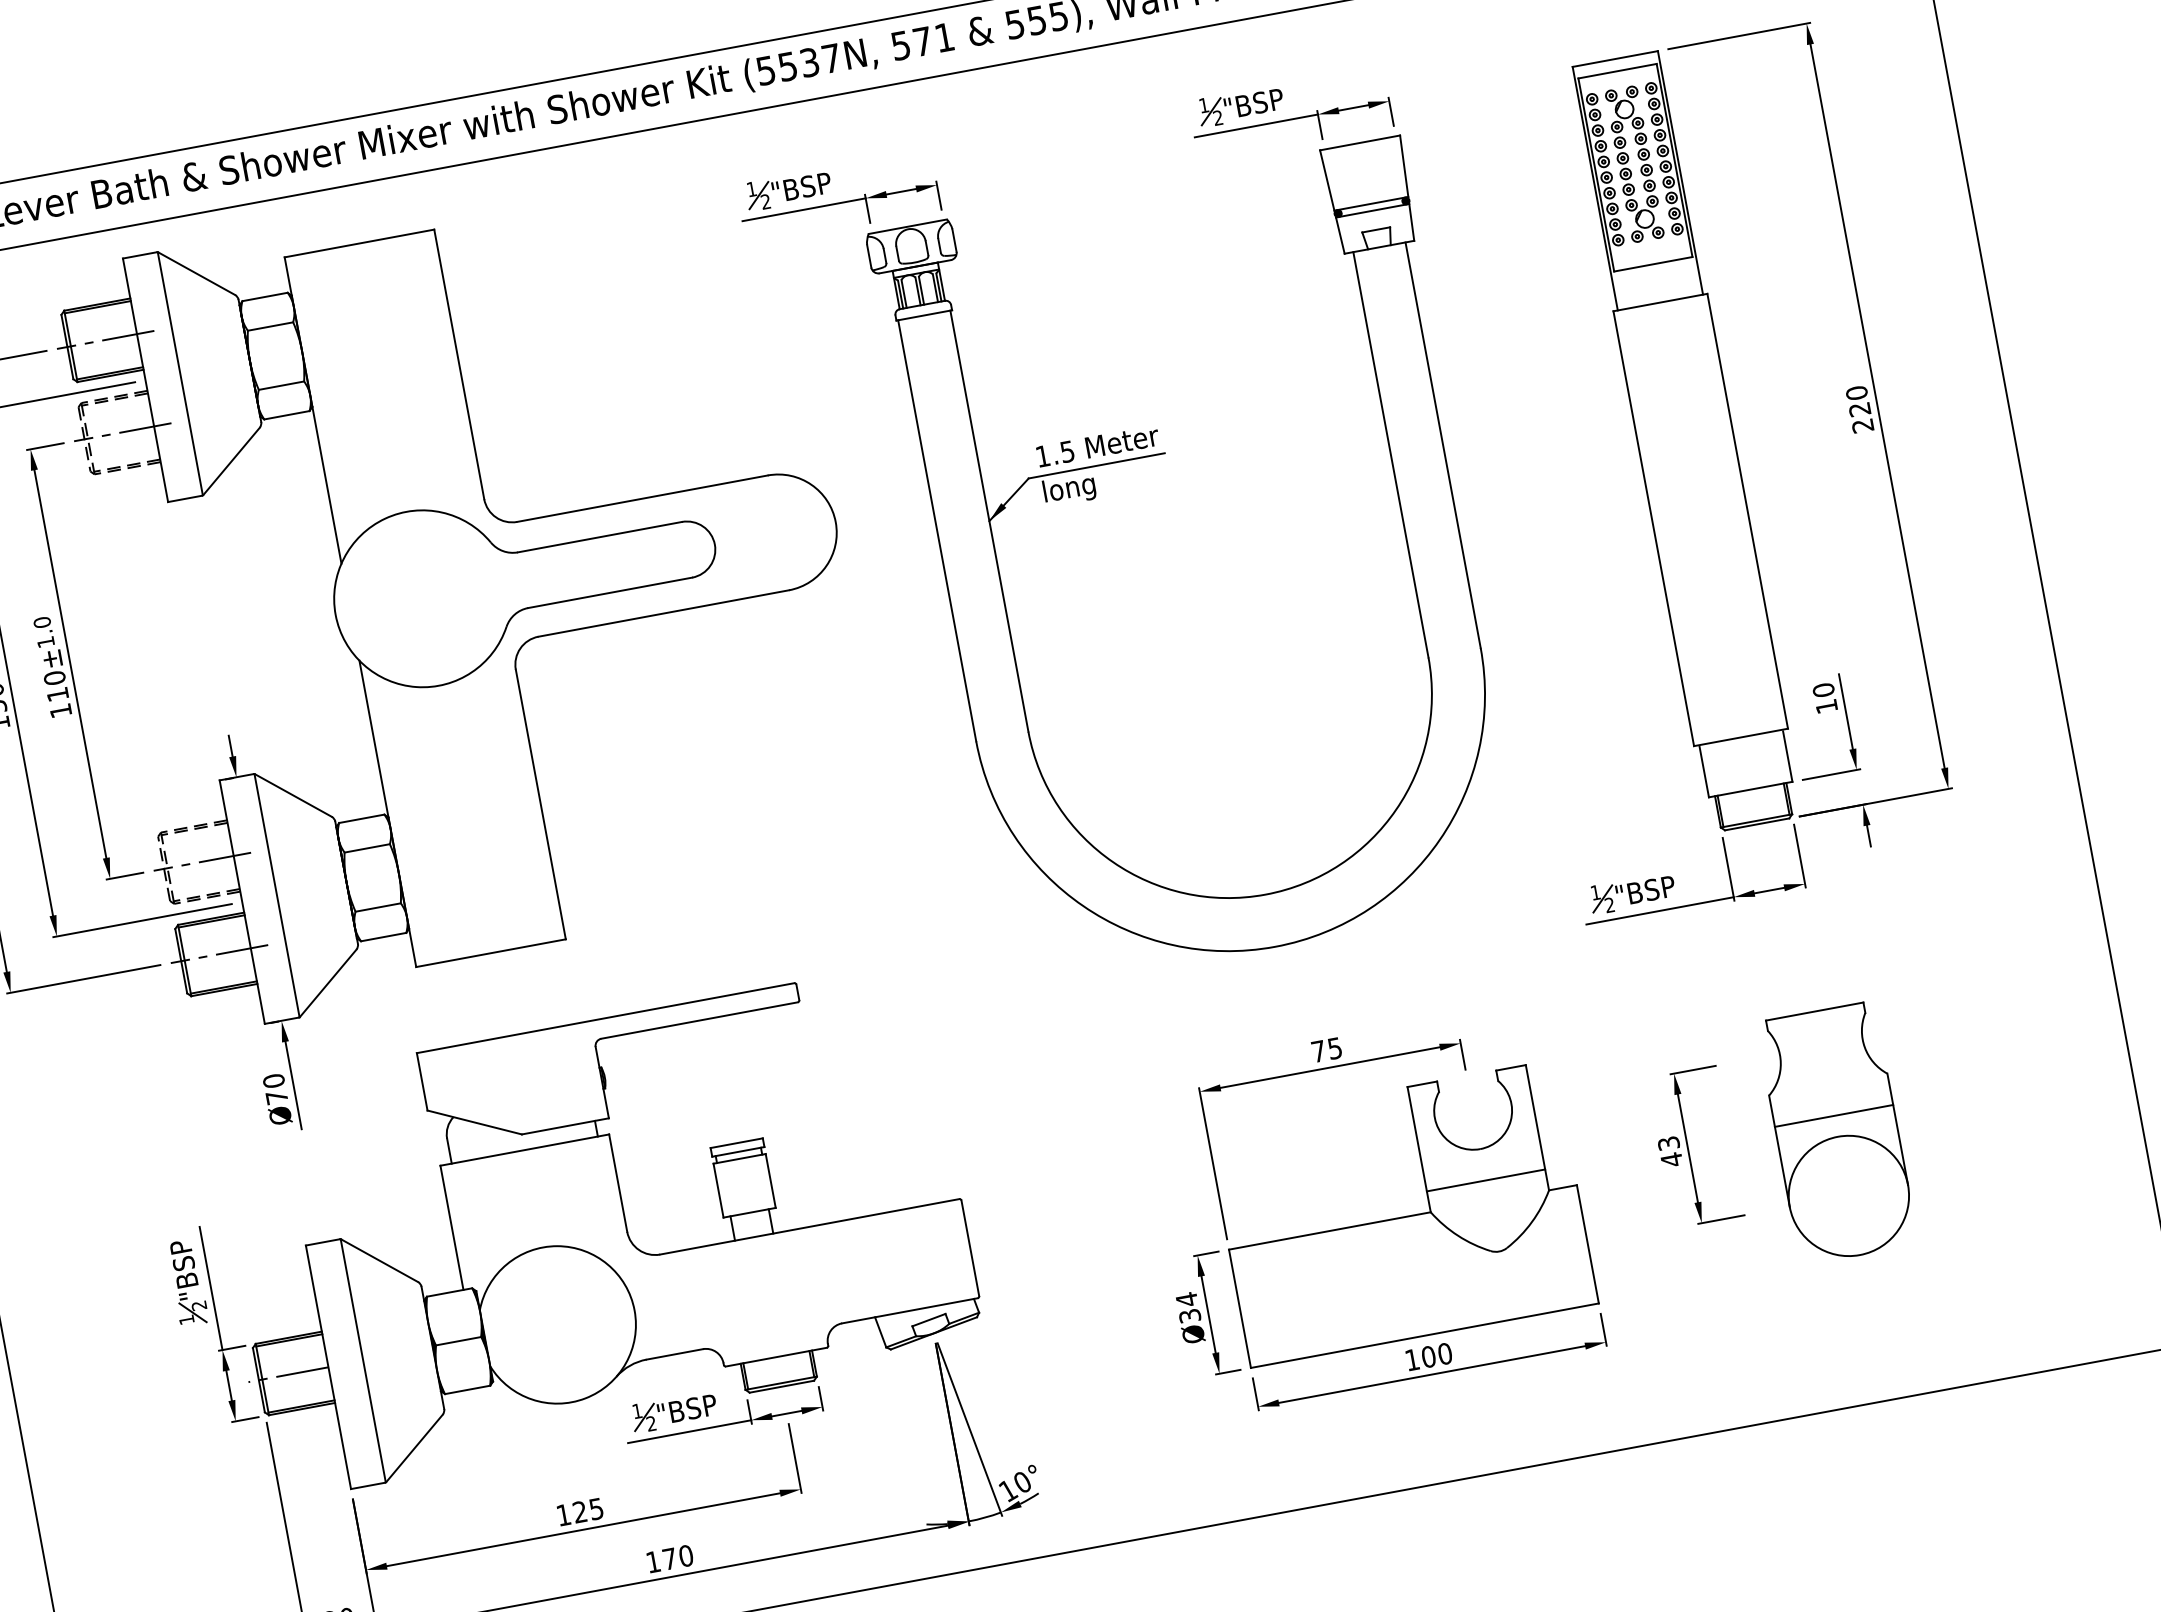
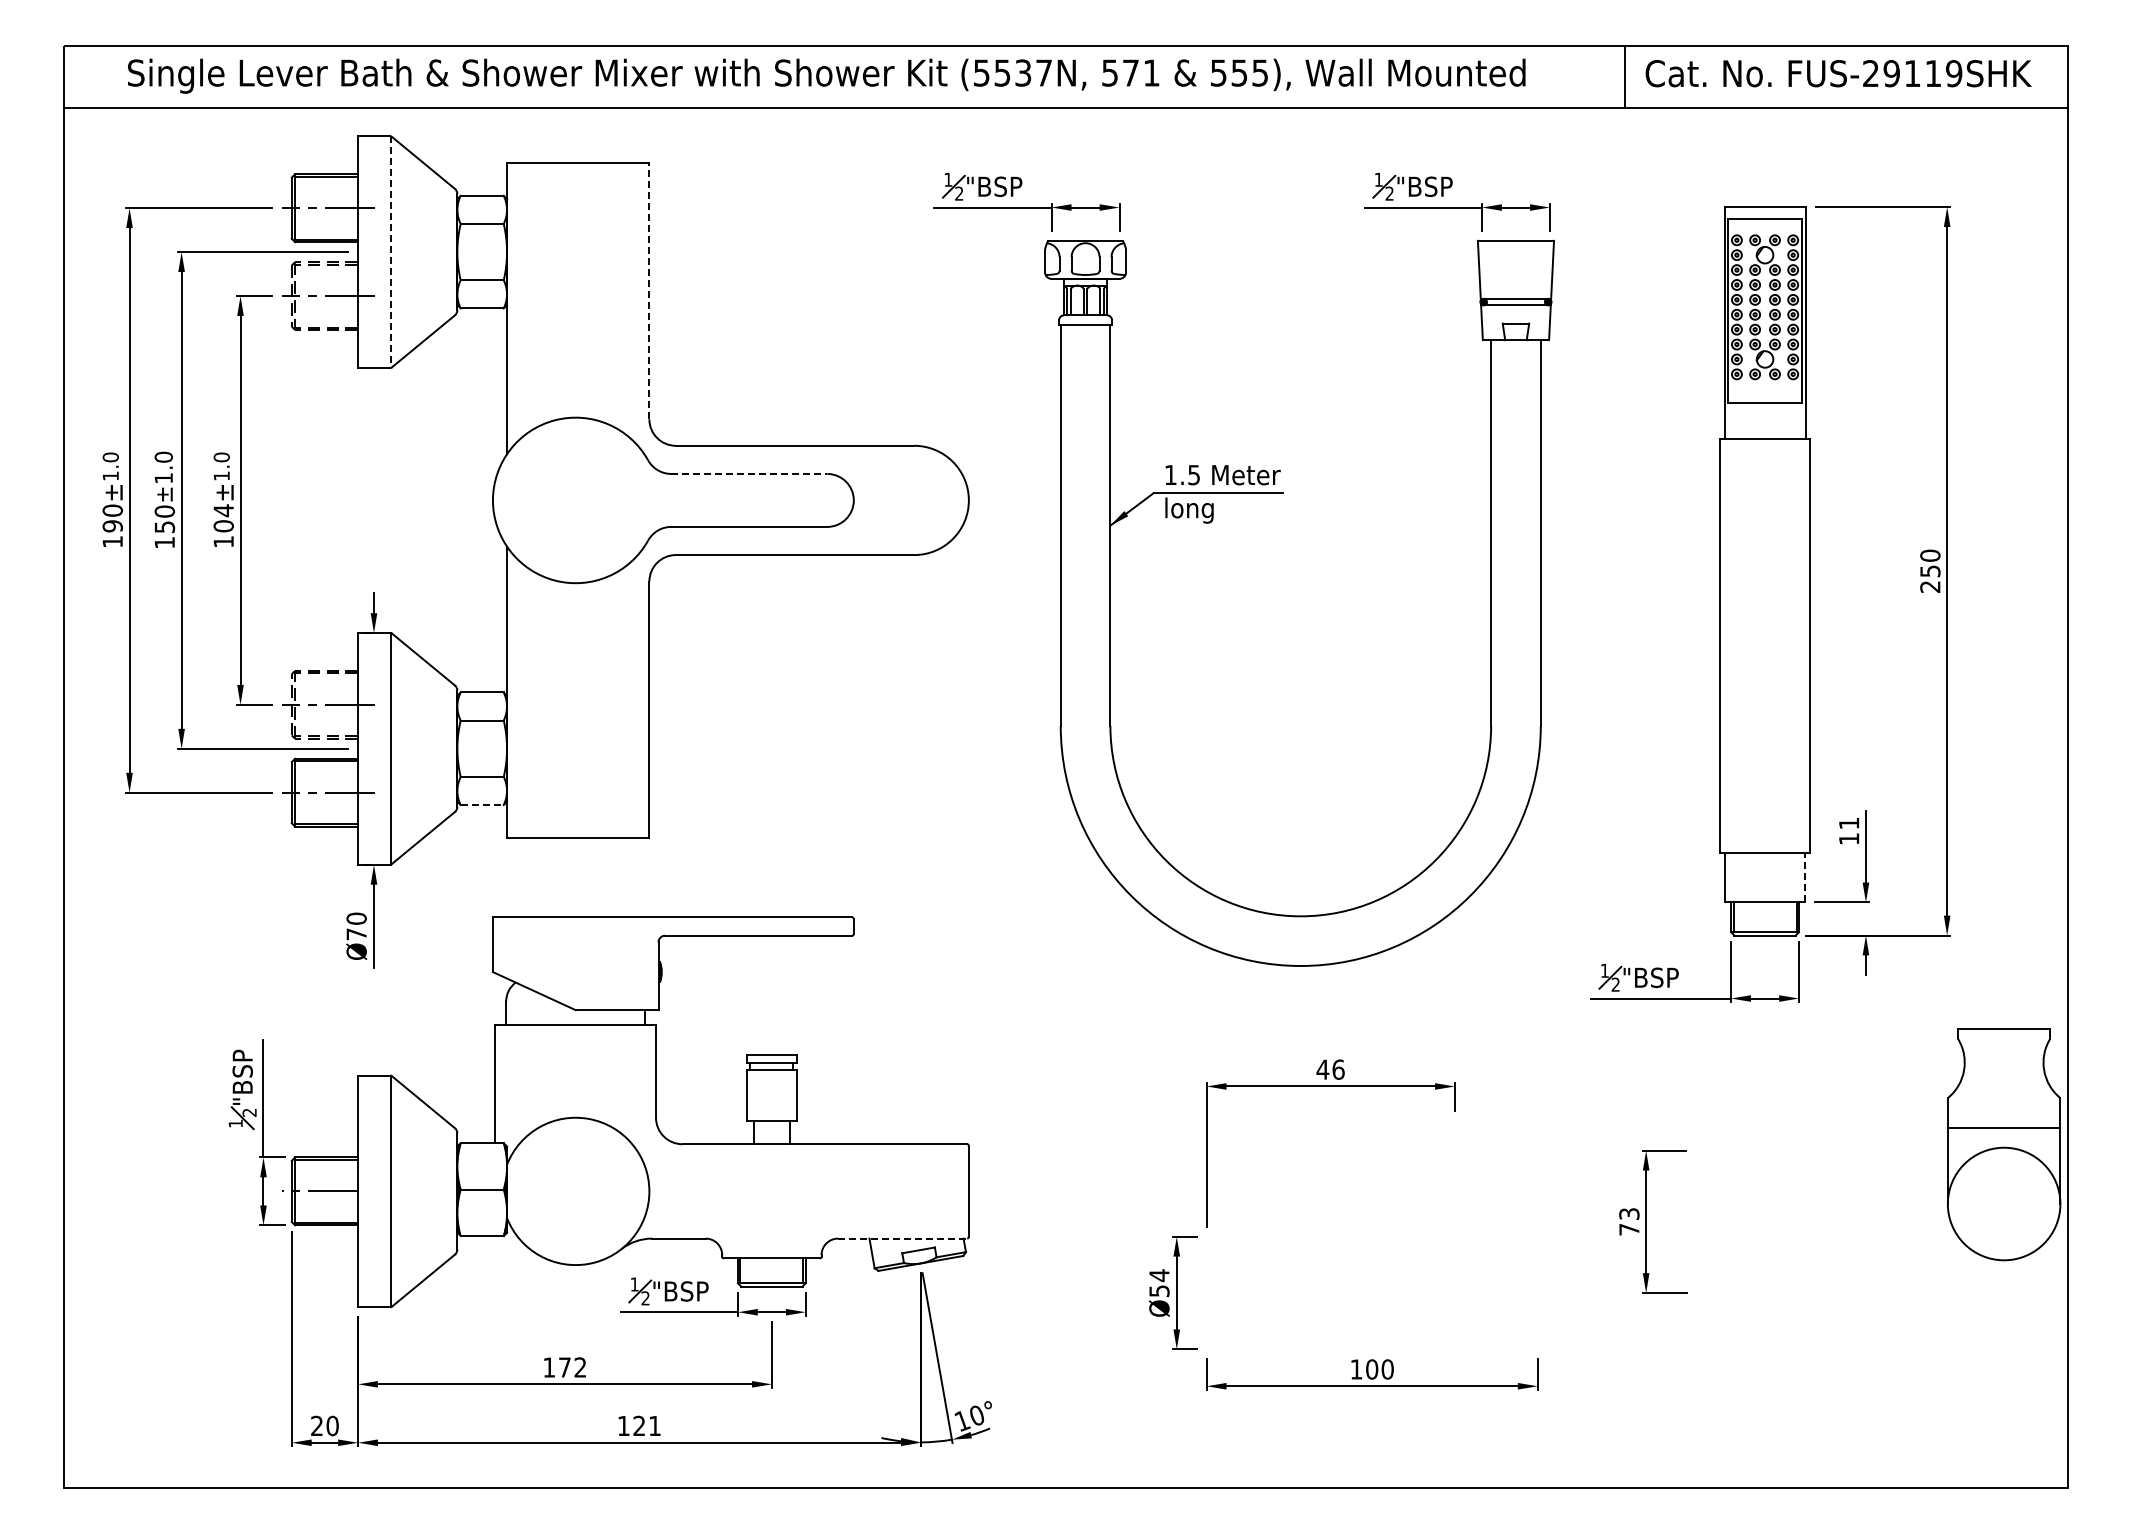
line: (459, 363) -> (649, 290), solid -> dashed
line: (180, 374) -> (391, 252), solid -> dashed
text: (1860, 409) -> (1930, 571), 220 -> 250
line: (599, 536) -> (749, 473), solid -> dashed
text: (56, 686) -> (223, 518), 110± -> 104±
text: (1824, 690) -> (1849, 823), 10 -> 11
line: (1787, 755) -> (1804, 877), solid -> dashed
line: (384, 937) -> (482, 805), solid -> dashed
text: (1326, 1049) -> (1330, 1069), 75 -> 46
part: (1837, 1133) -> (2004, 1144), moved
text: (1671, 1159) -> (1629, 1229), 43 -> 73
part: (1402, 1213) -> (1372, 1233), removed
line: (909, 1310) -> (902, 1238), solid -> dashed
text: (1188, 1315) -> (1158, 1290), Ø34 -> Ø54
text: (588, 1510) -> (572, 1367), 125 -> 172
text: (678, 1556) -> (647, 1425), 170 -> 121

